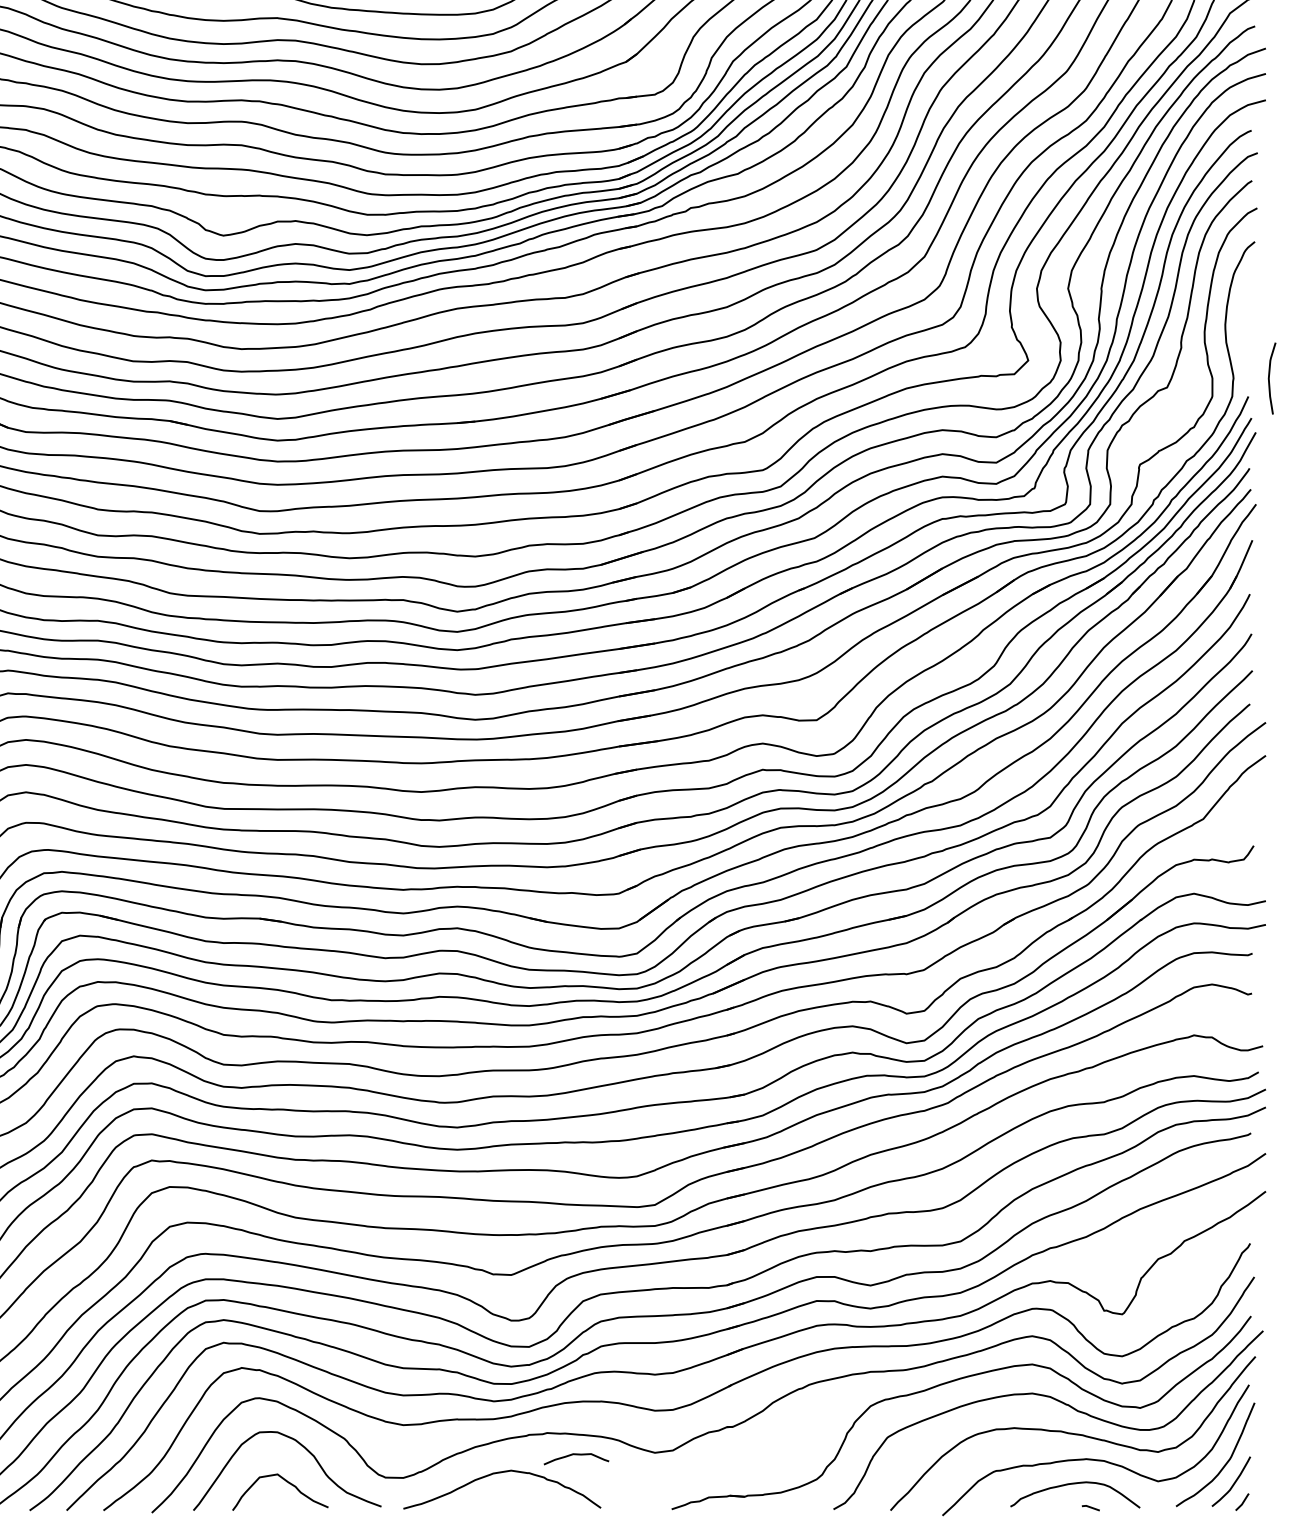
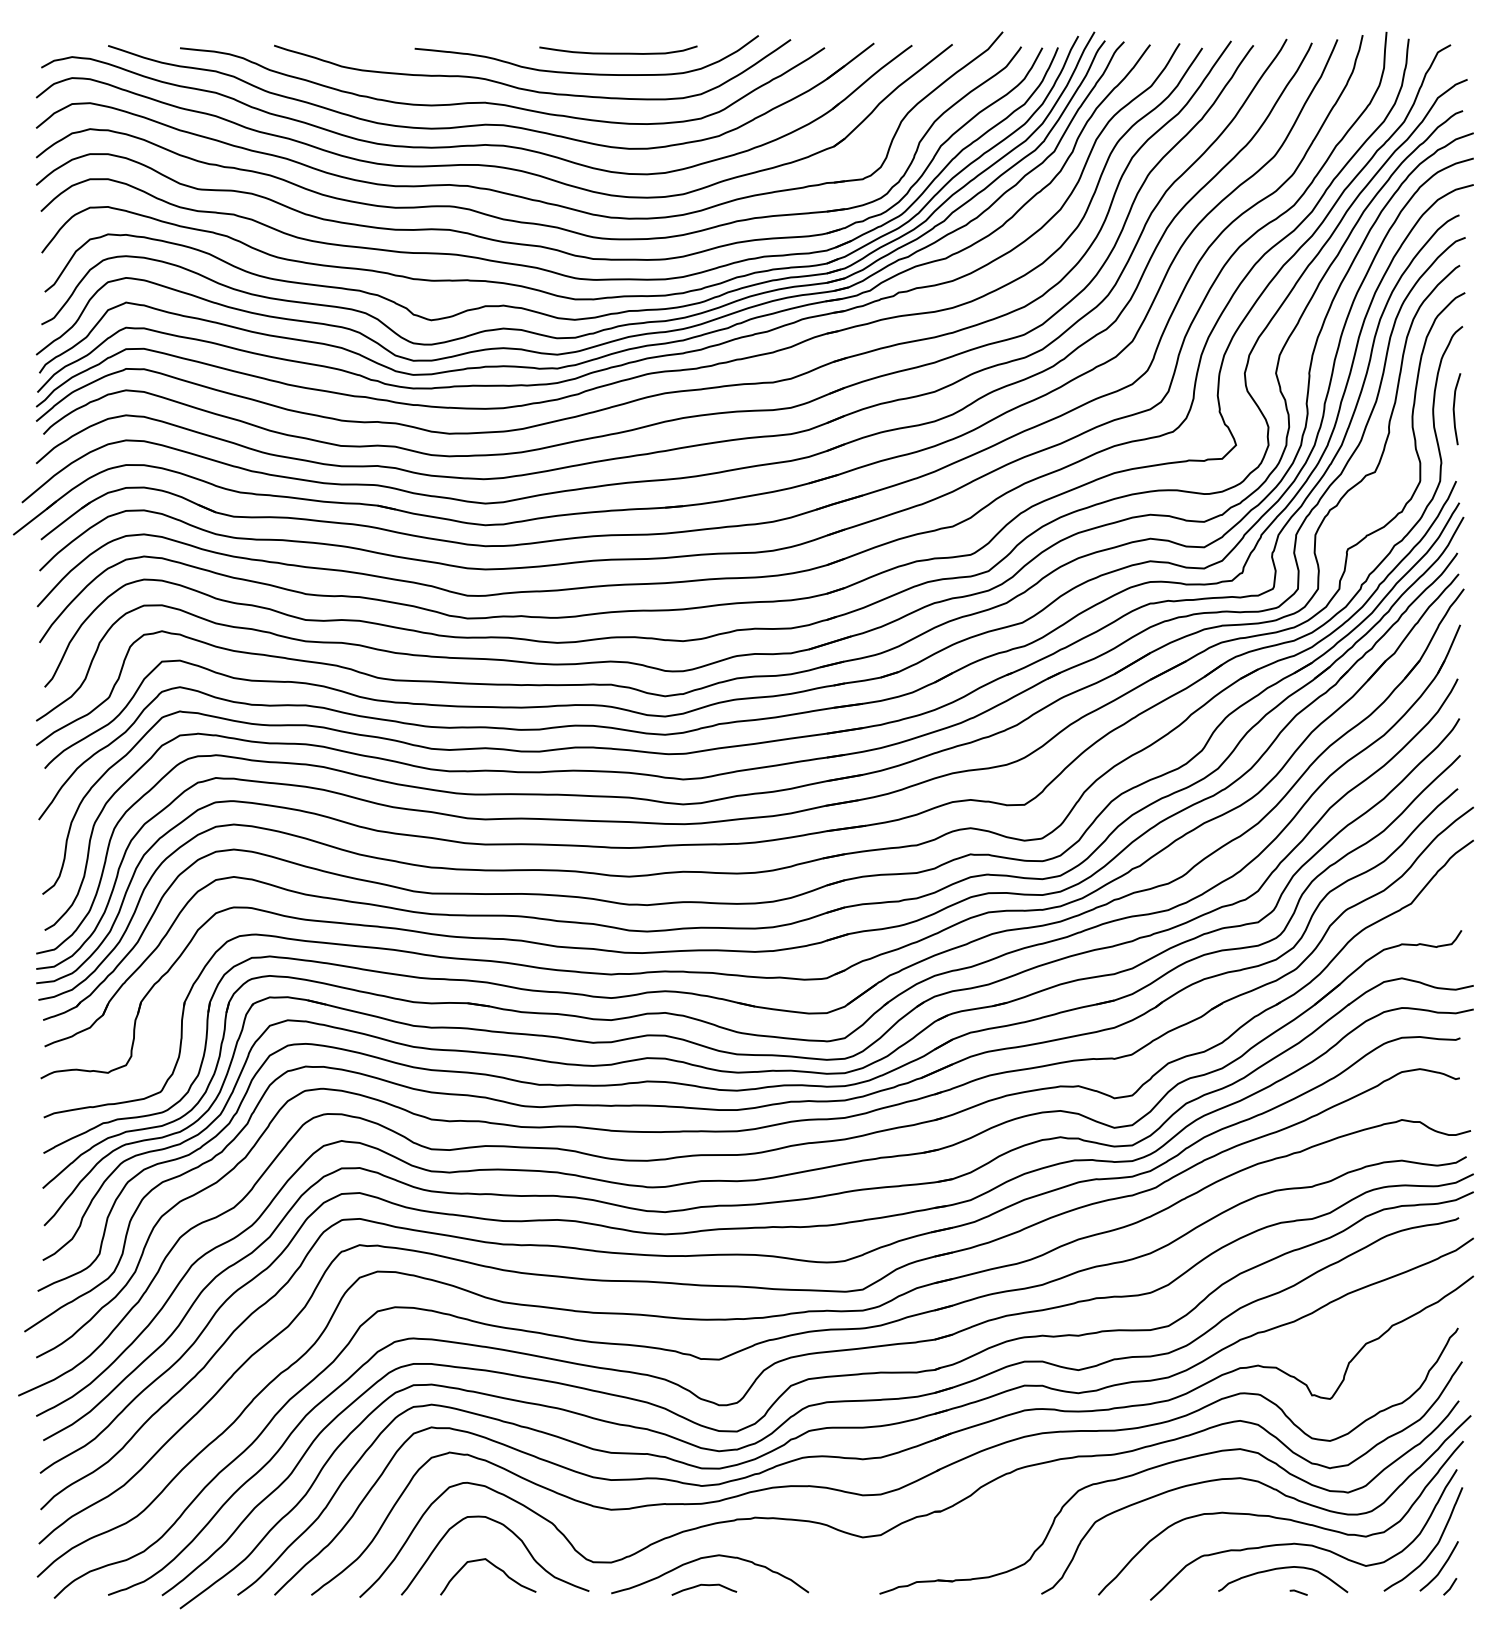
curve: (1269, 378) -> (1454, 409), moved
curve: (576, 1454) -> (704, 1585), moved

